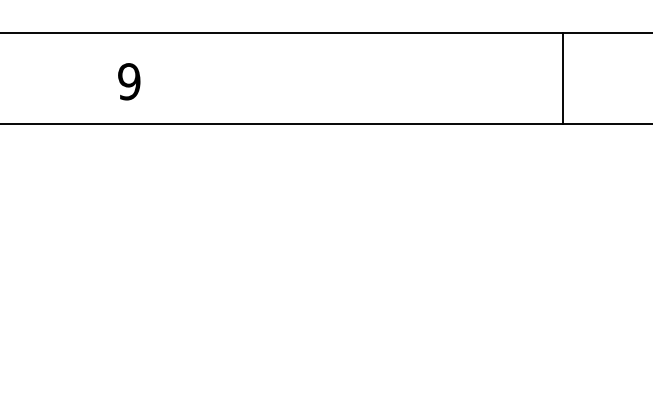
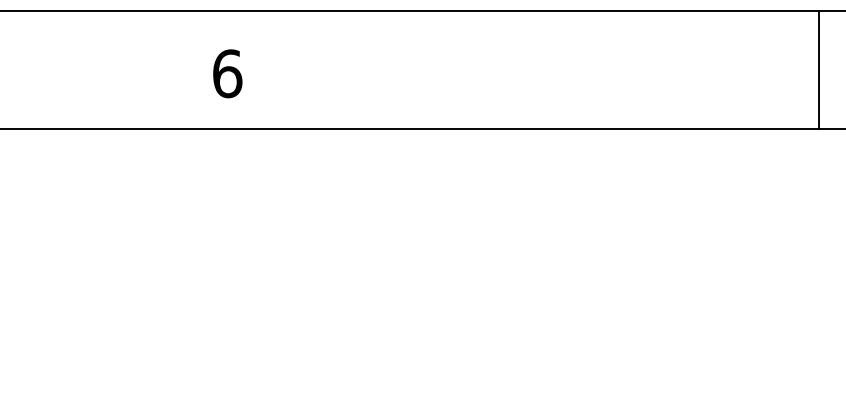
line: (562, 78) -> (819, 69), moved
text: (129, 81) -> (227, 73), 9 -> 6

